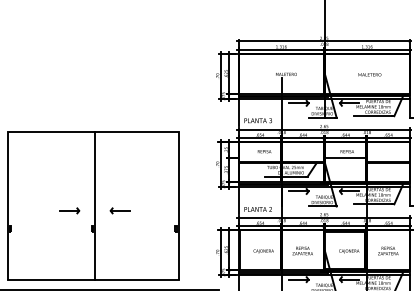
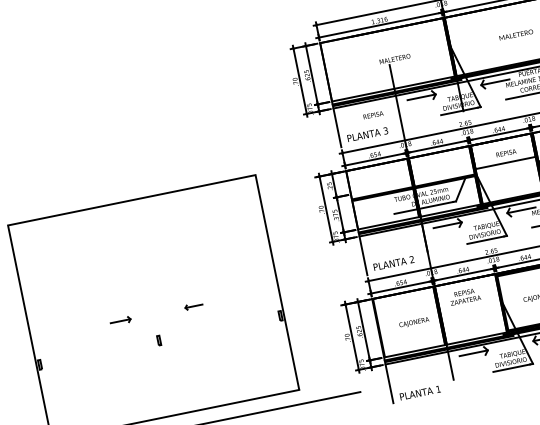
text: (264, 151) -> (373, 114), moved
line: (94, 206) -> (155, 307), removed
part: (69, 210) -> (120, 320), size x0.7
part: (119, 210) -> (192, 305), size x0.6
text: (302, 250) -> (464, 295), moved

